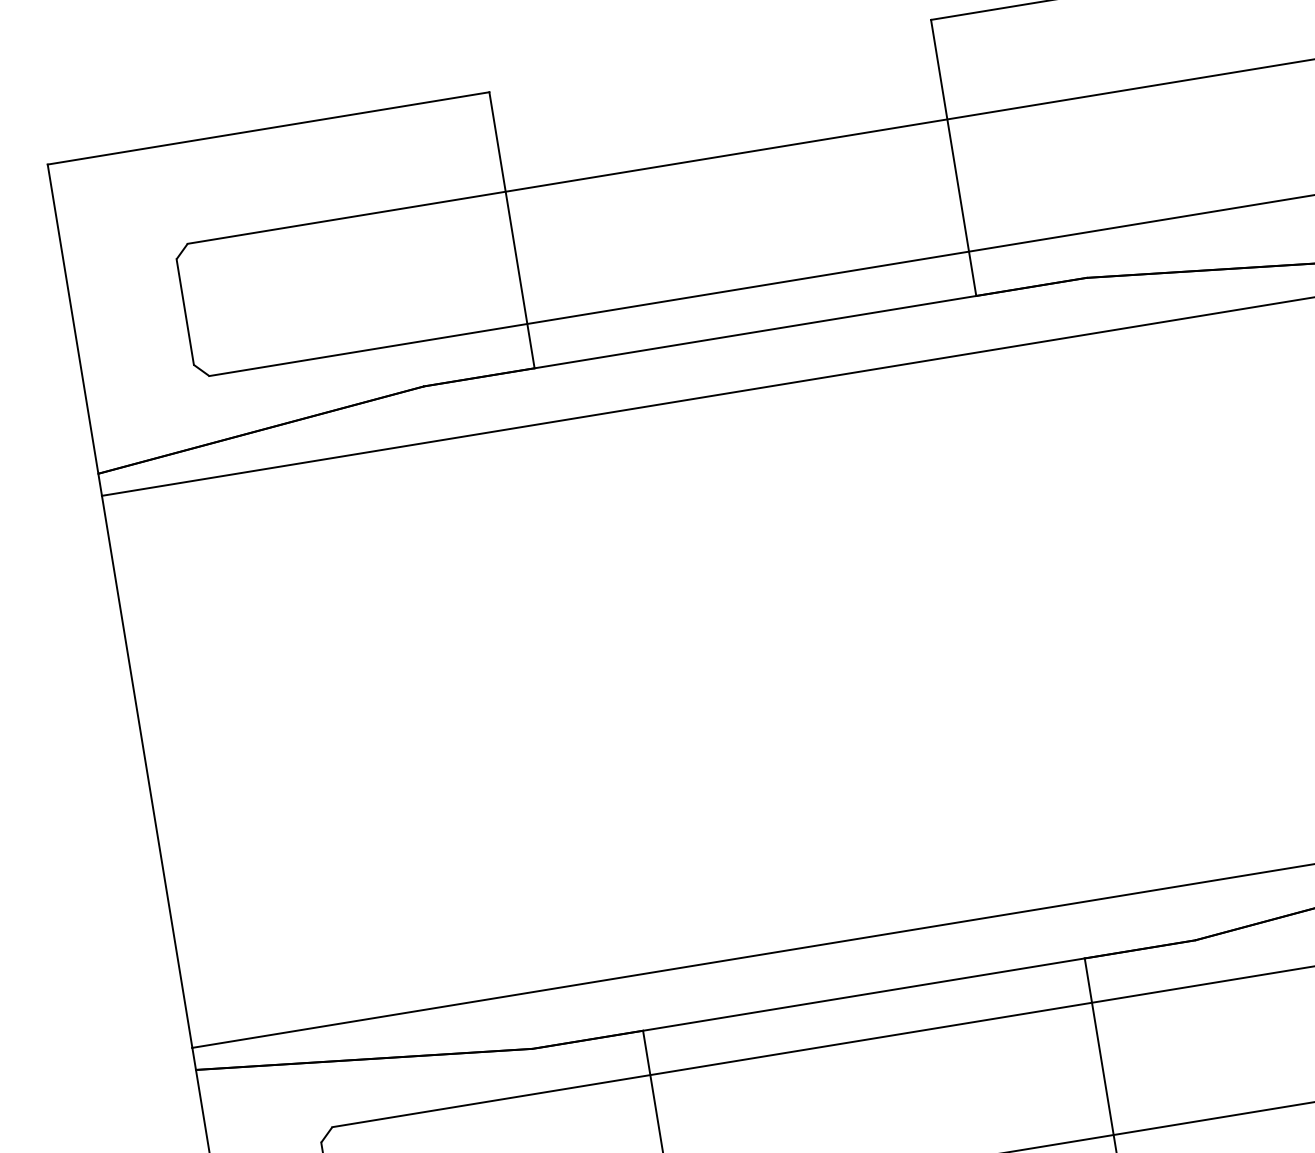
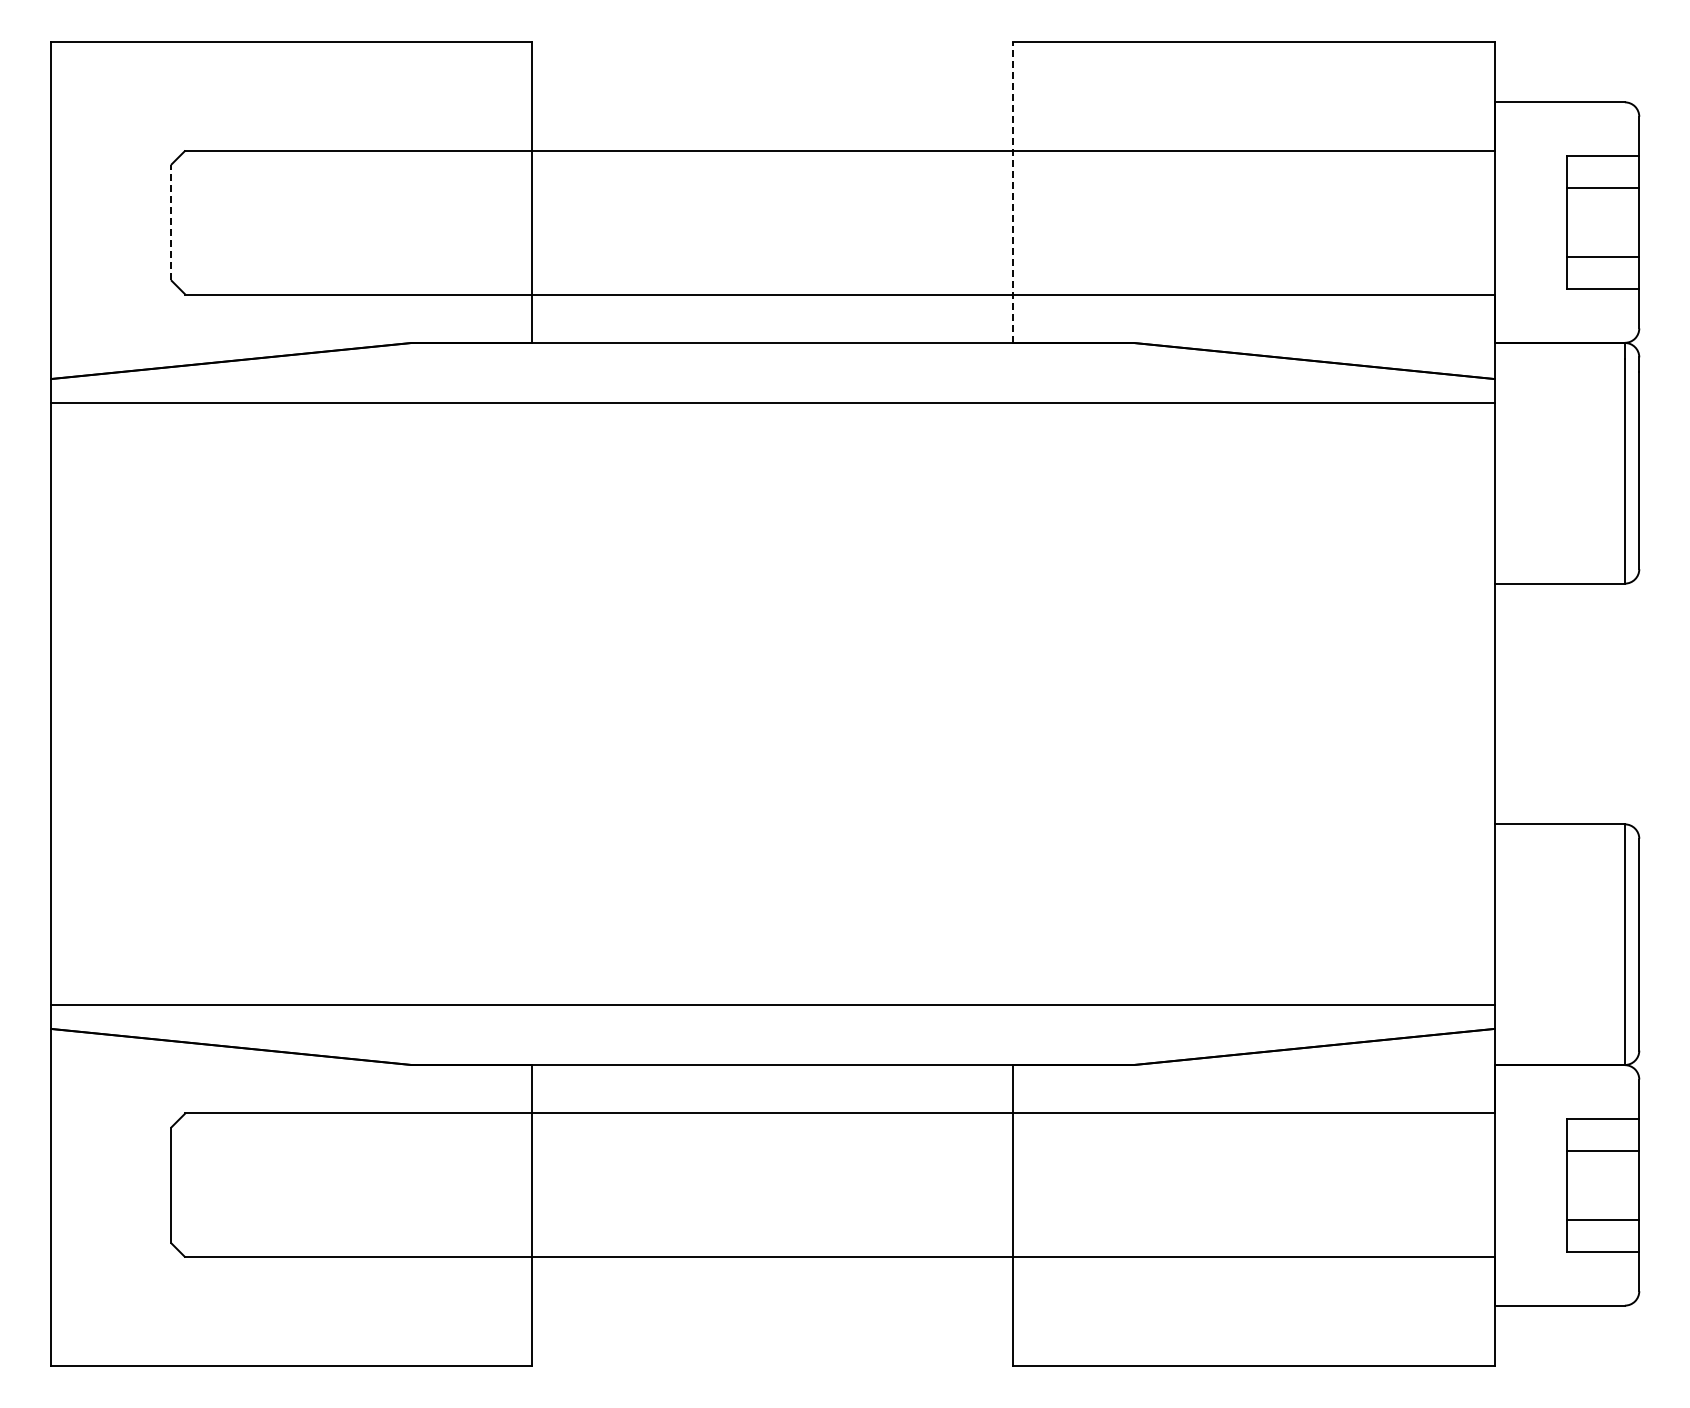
line: (953, 157) -> (1013, 192), solid -> dashed
line: (185, 311) -> (171, 222), solid -> dashed

